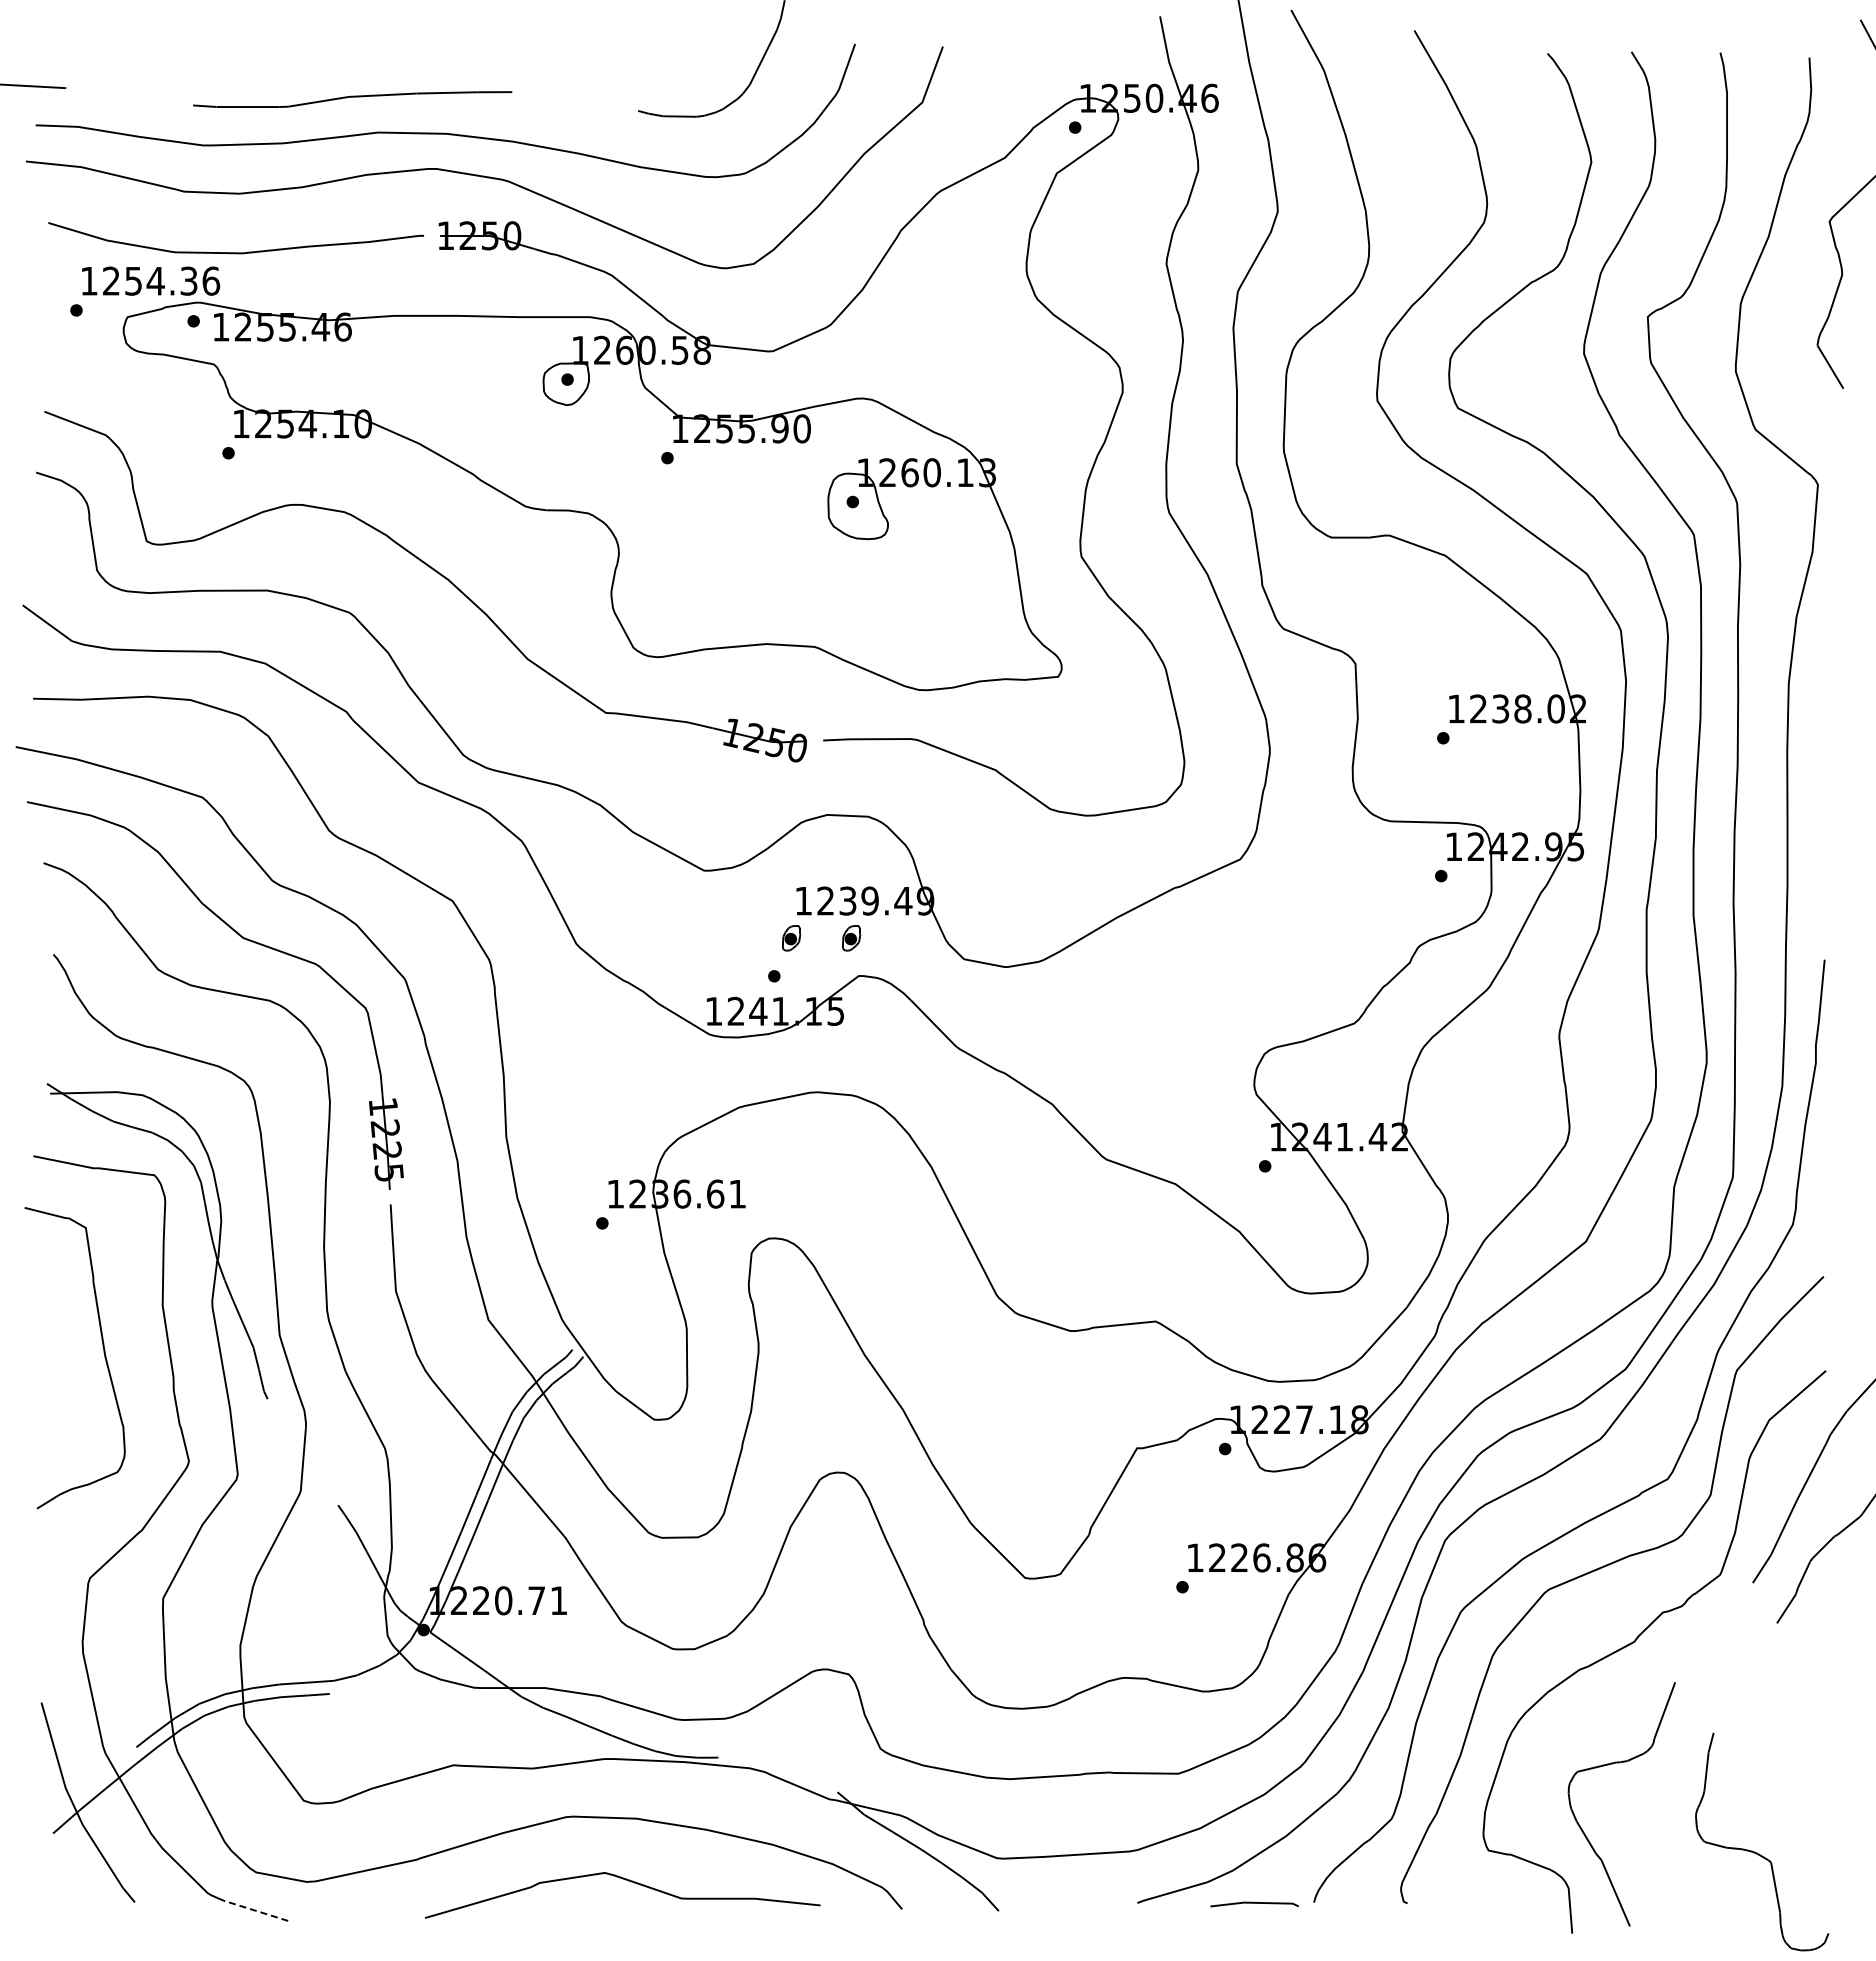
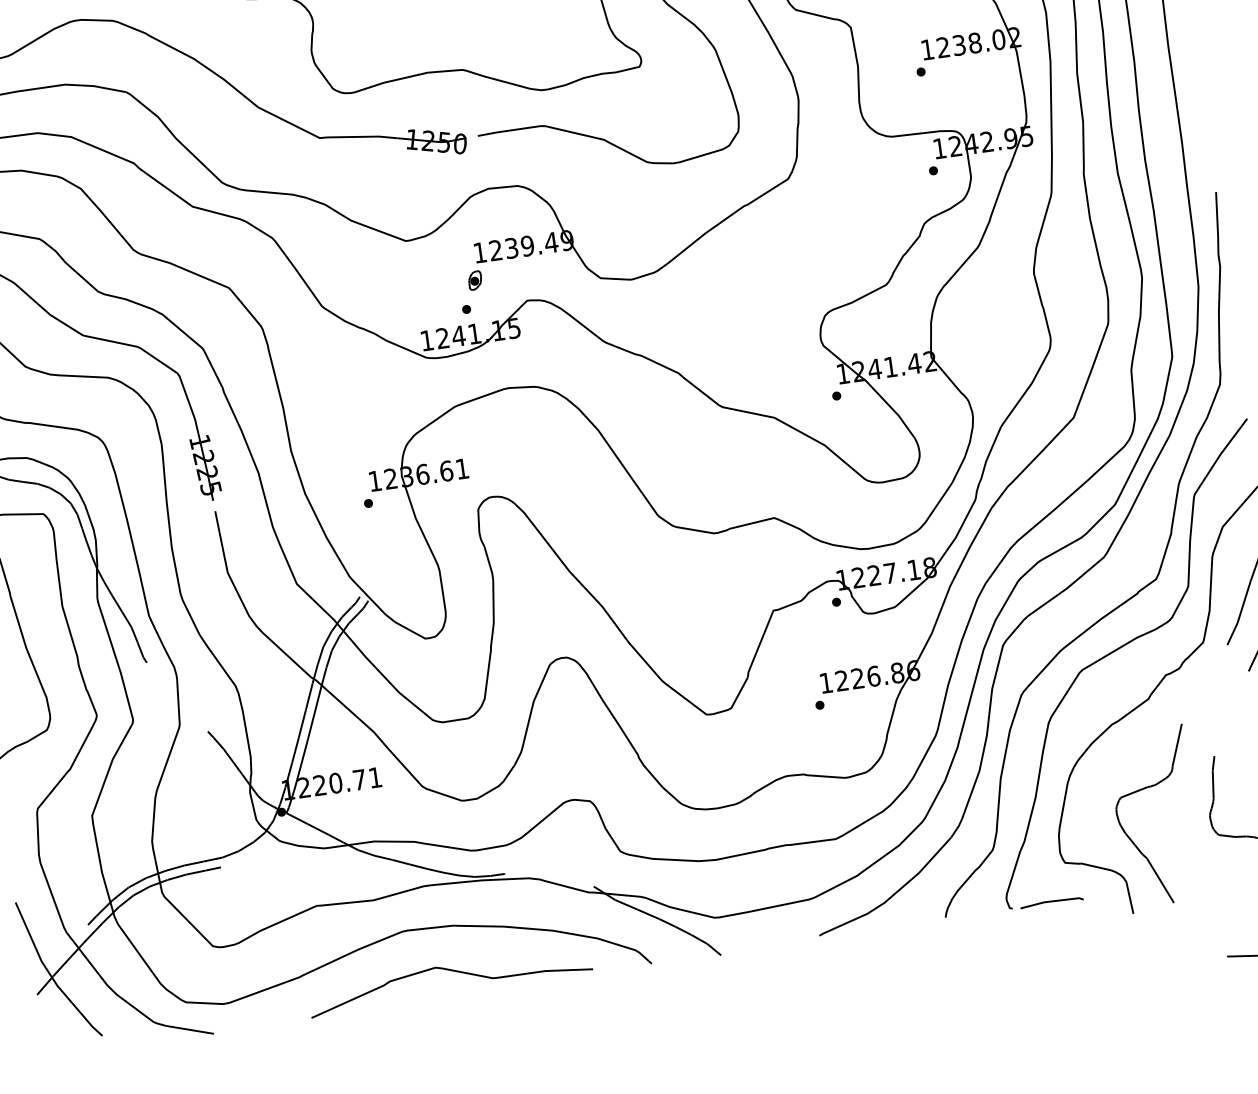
part: (851, 938) -> (518, 274), removed
line: (1254, 1903) -> (1051, 901), moved
line: (256, 1910) -> (190, 1029), dashed -> solid

